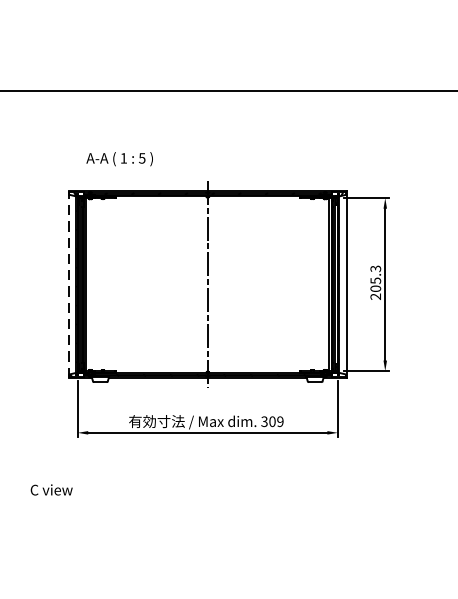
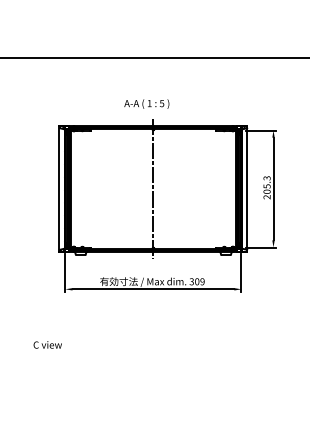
text: (119, 158) -> (146, 103), moved
line: (68, 283) -> (59, 188), dashed -> solid
text: (51, 489) -> (47, 344), moved

